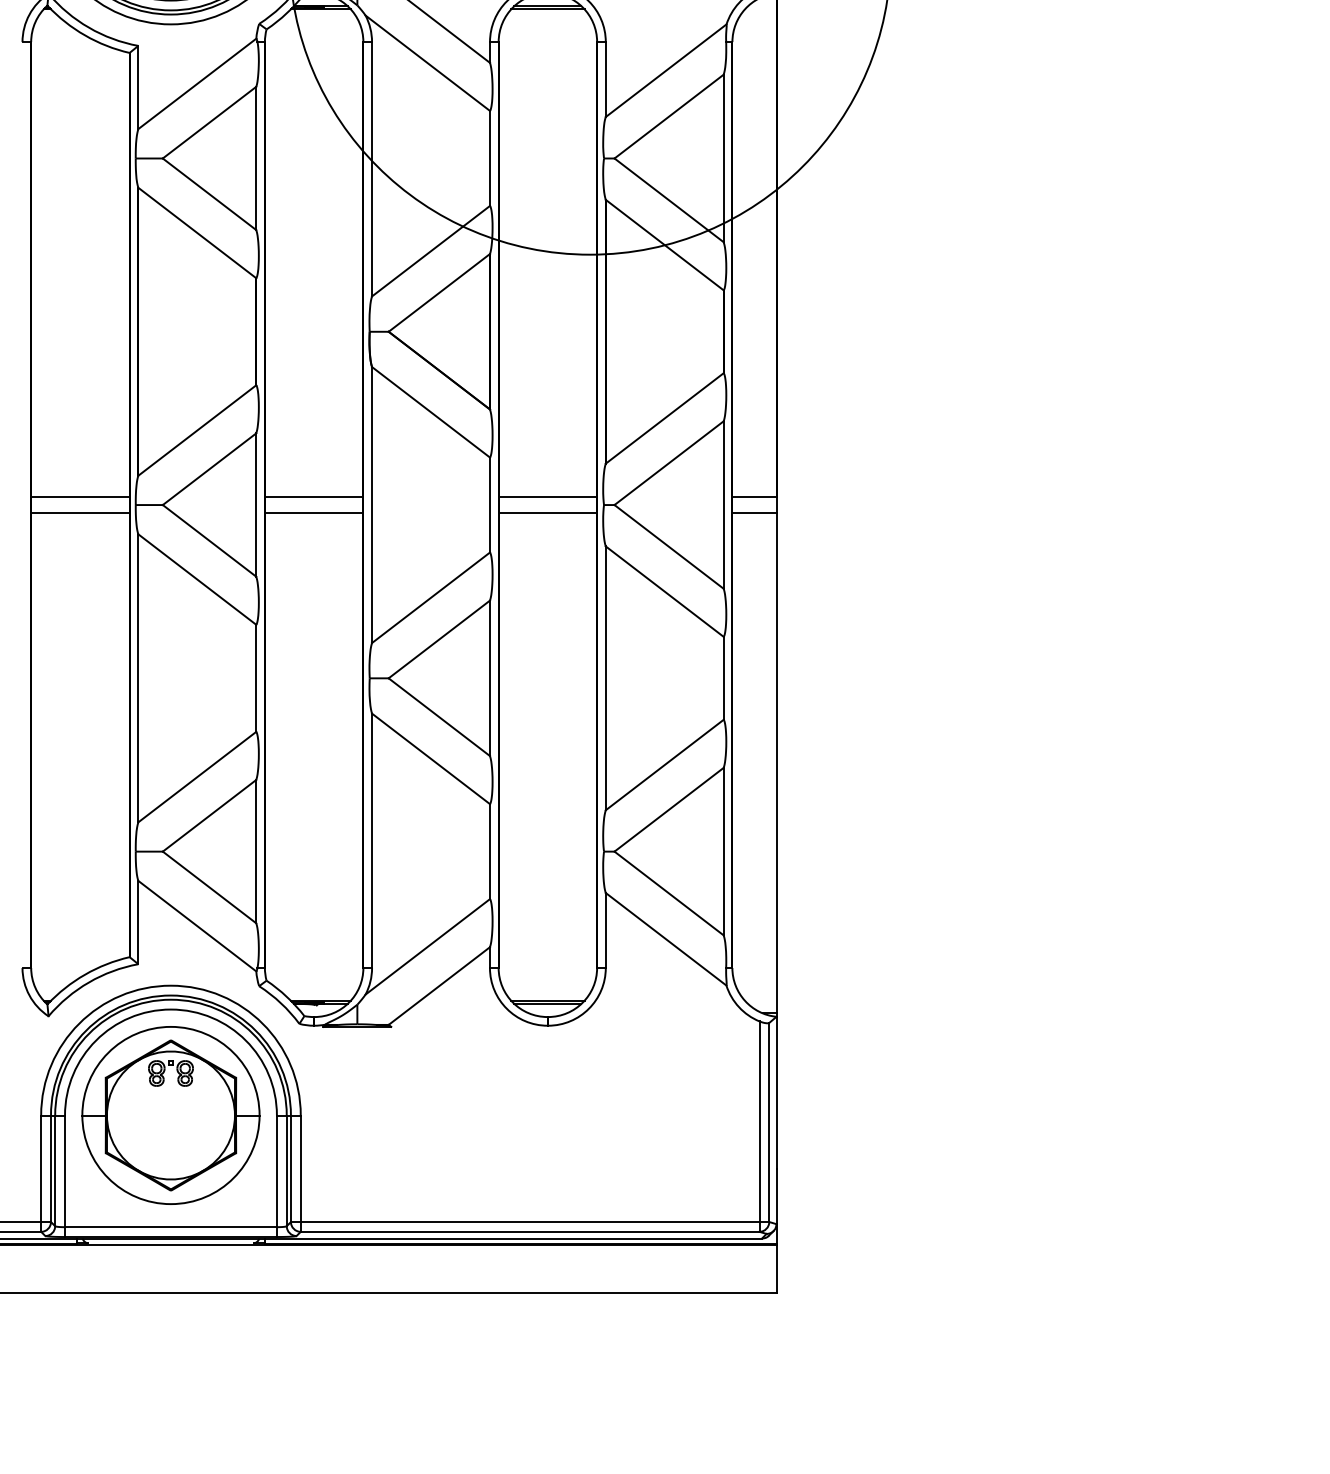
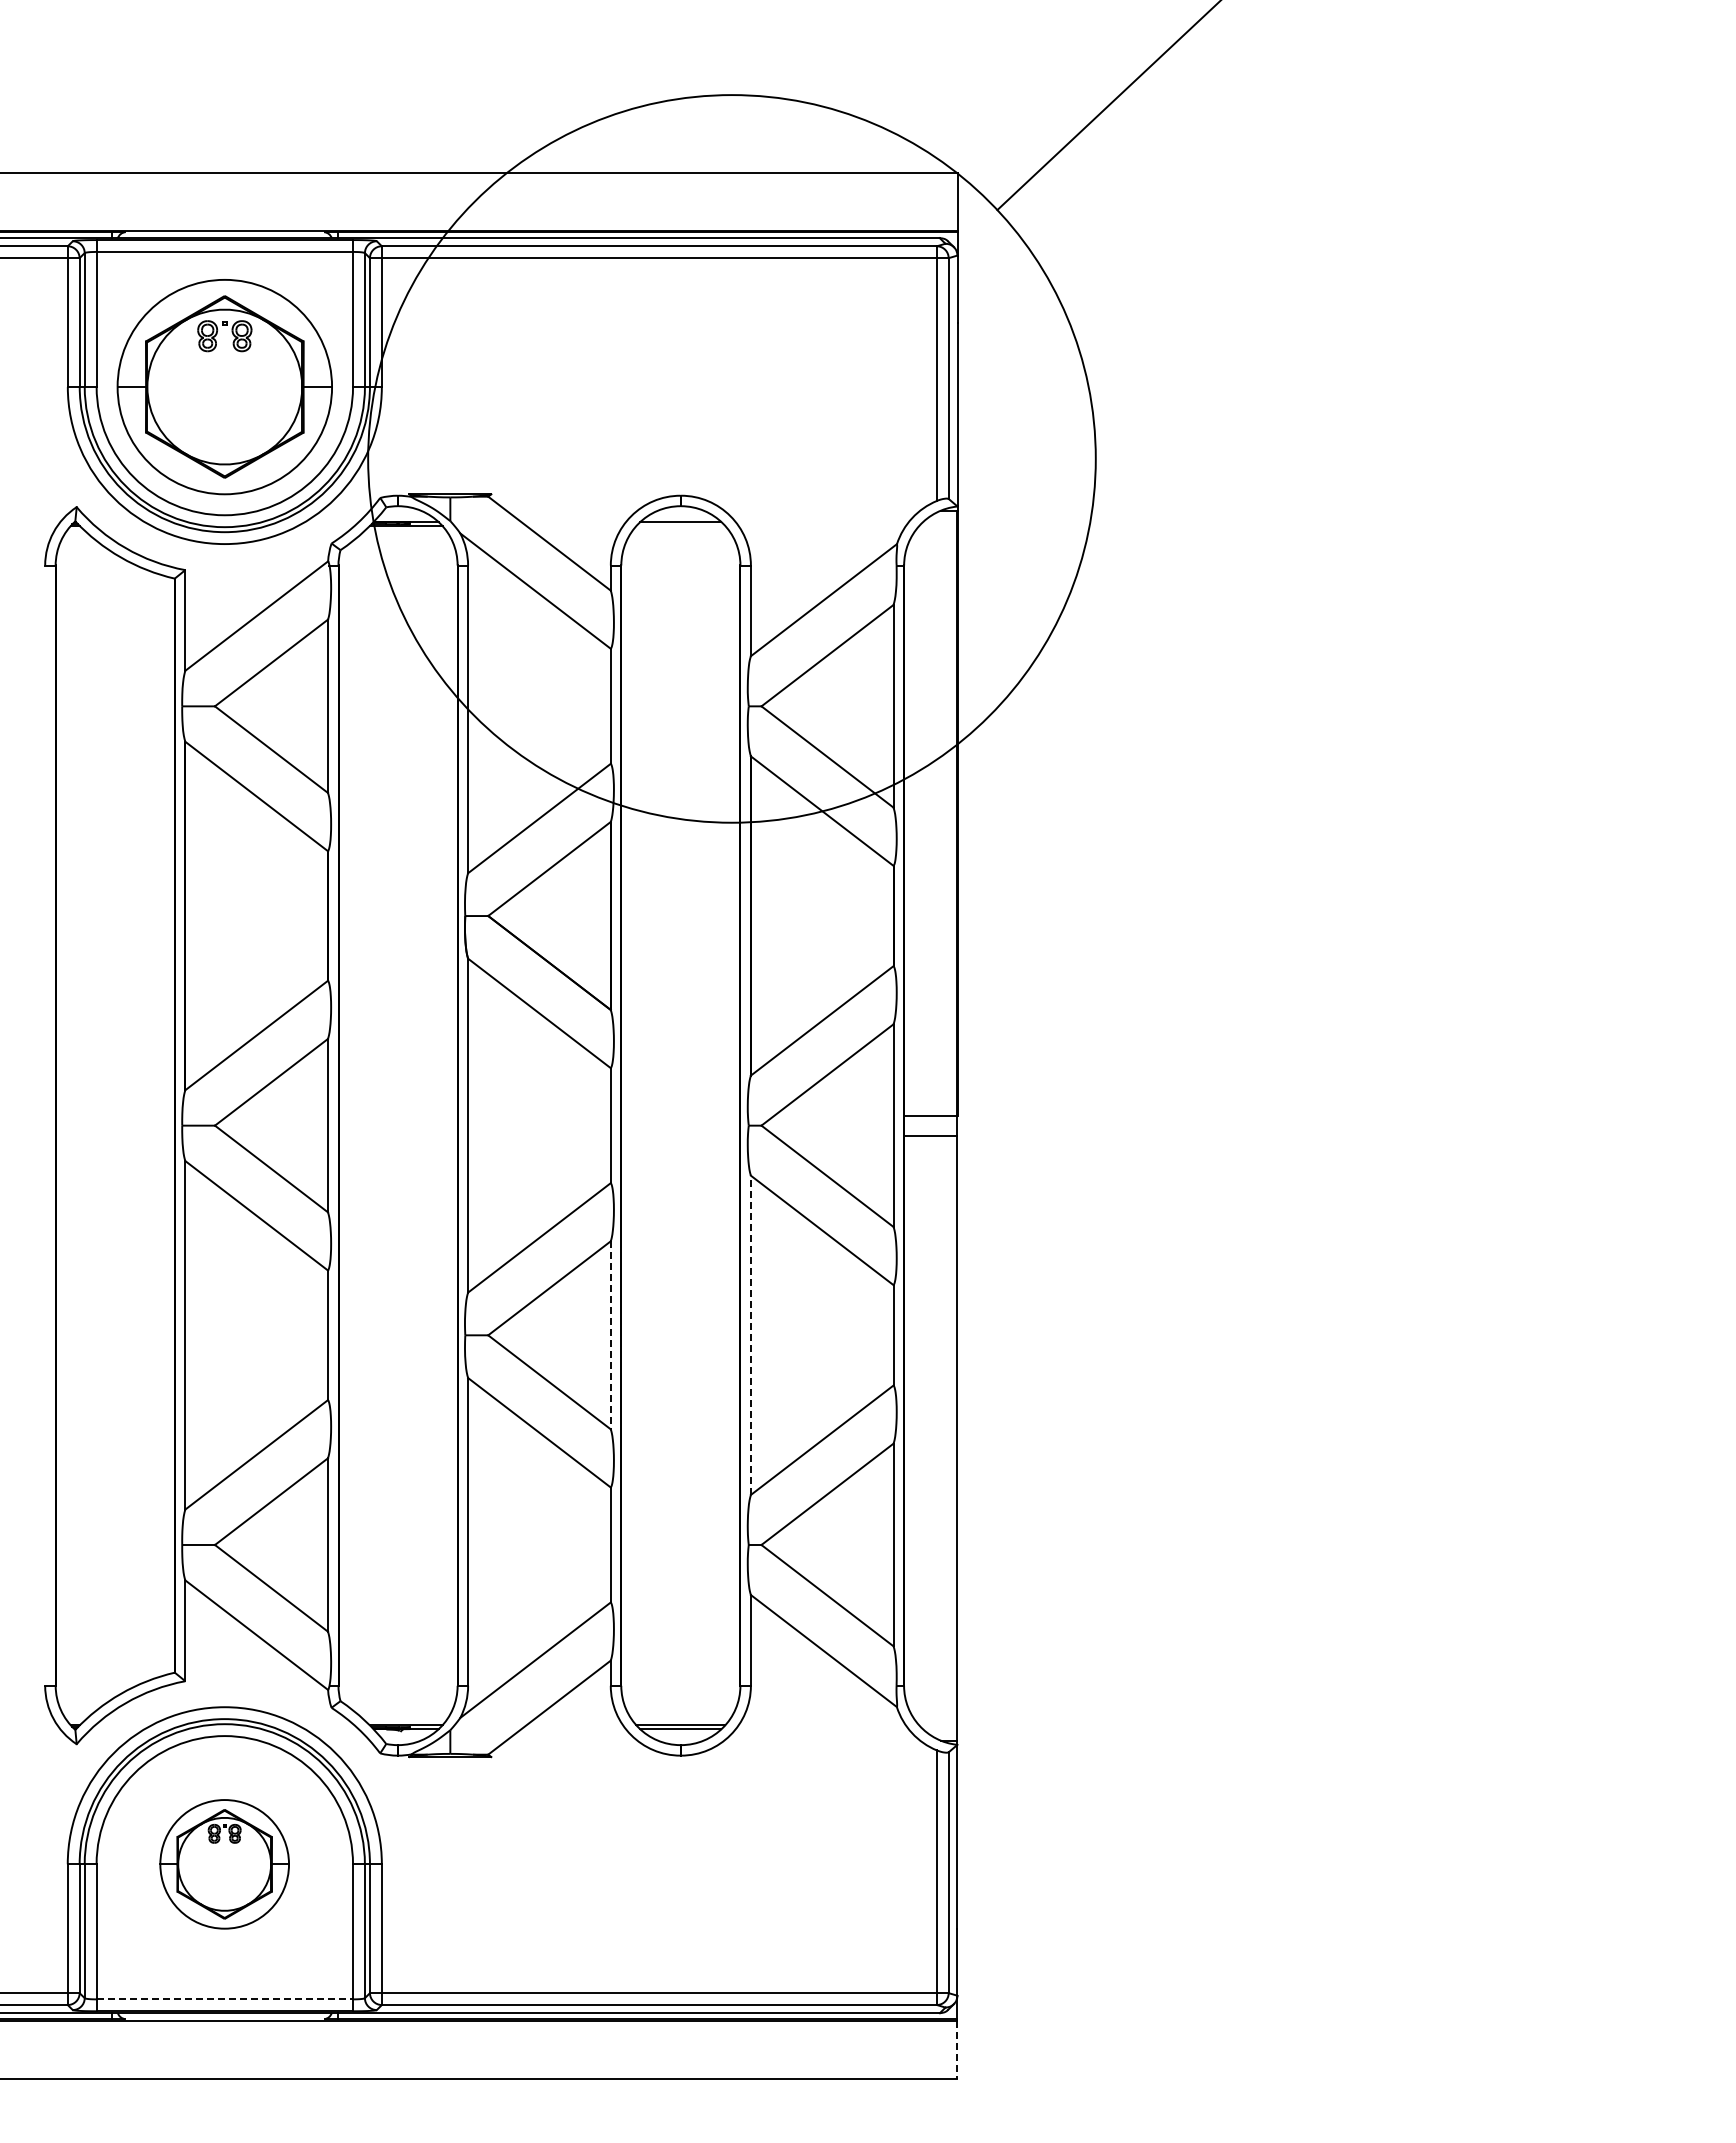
line: (547, 9) -> (680, 525), removed
line: (79, 496) -> (114, 1115), removed
line: (313, 496) -> (397, 1115), removed
line: (547, 496) -> (680, 1115), removed
line: (79, 513) -> (114, 1135), removed
line: (313, 513) -> (397, 1135), removed
line: (547, 513) -> (680, 1135), removed
line: (489, 678) -> (610, 1335), solid -> dashed
line: (605, 678) -> (750, 1335), solid -> dashed
part: (170, 1115) -> (224, 1864), size x0.6
line: (171, 1227) -> (225, 1999), solid -> dashed
line: (776, 1269) -> (957, 2050), solid -> dashed

